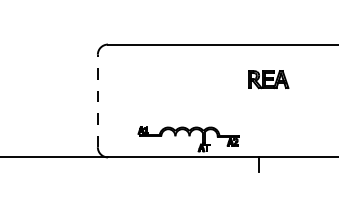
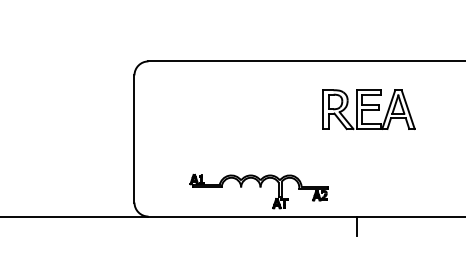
part: (268, 79) -> (369, 109), size x1.67
line: (97, 100) -> (134, 138), dashed -> solid

